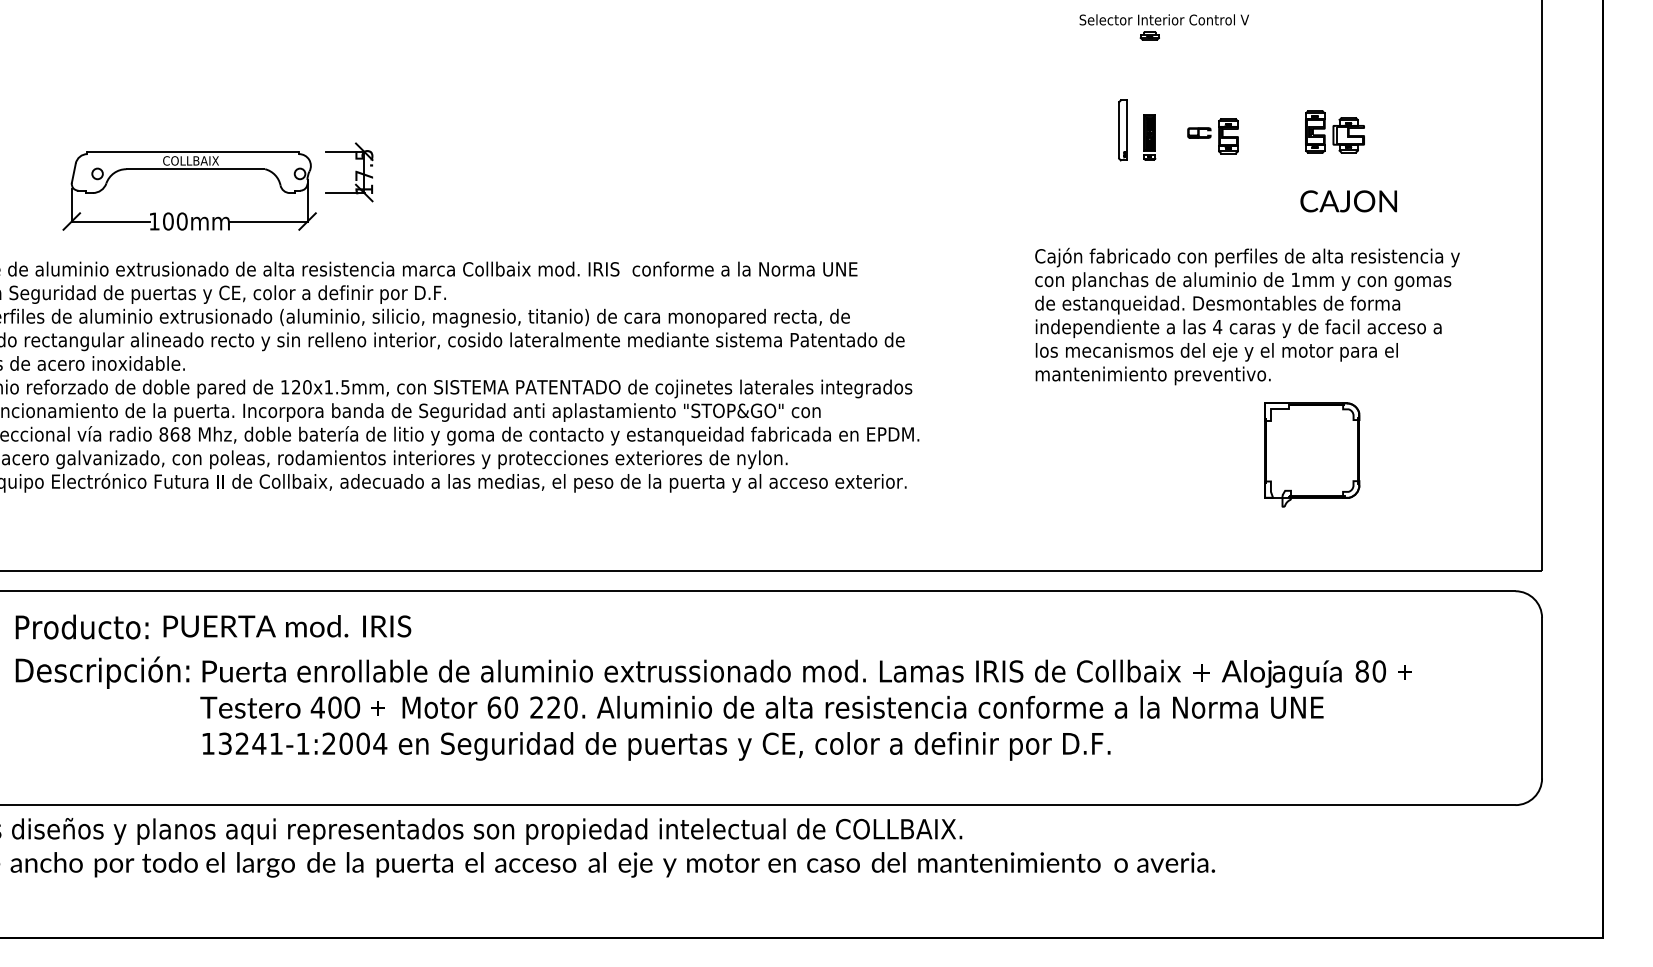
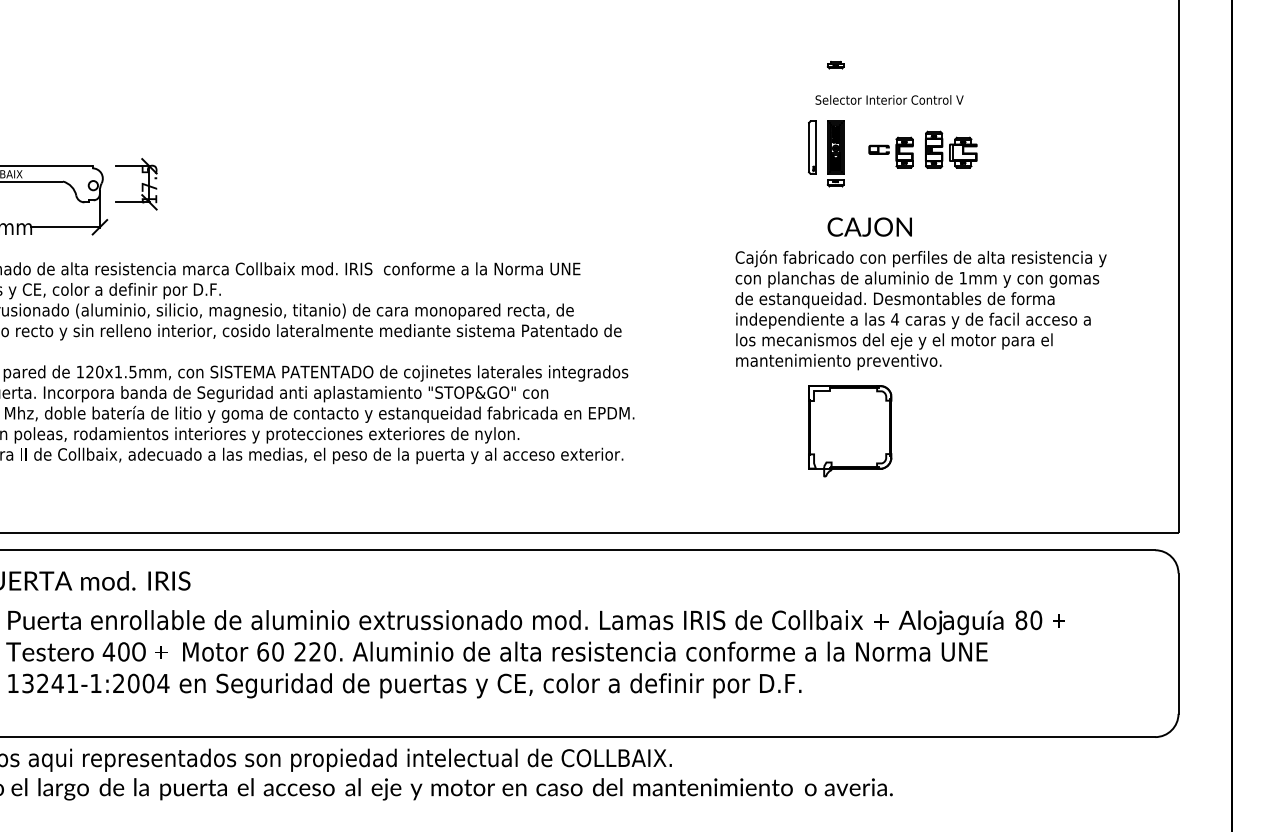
text: (1163, 19) -> (888, 99), moved
part: (1334, 131) -> (950, 149), moved
part: (1149, 137) -> (835, 153), size x1.67
text: (1348, 201) -> (869, 227), moved
part: (1312, 454) -> (850, 430), moved

